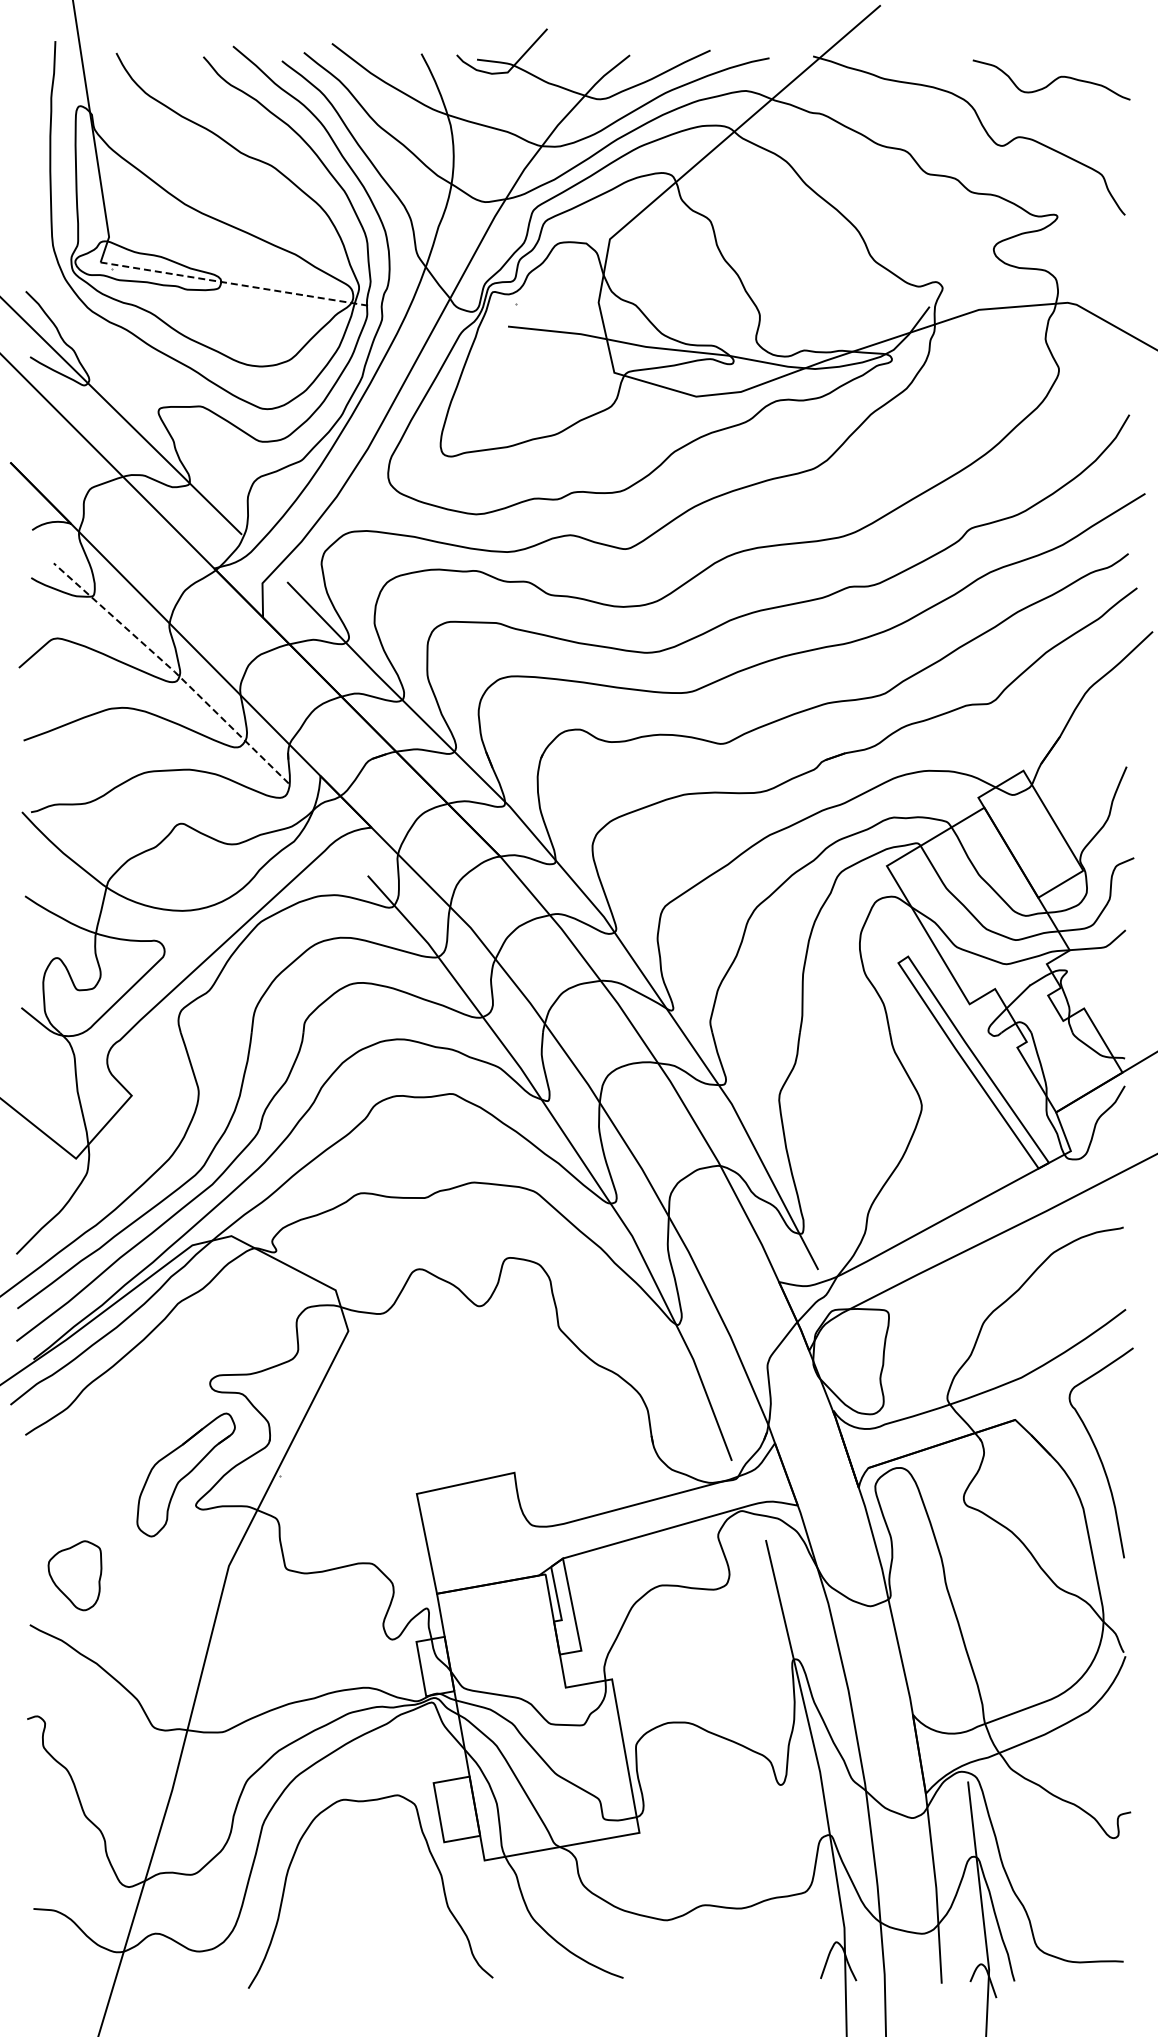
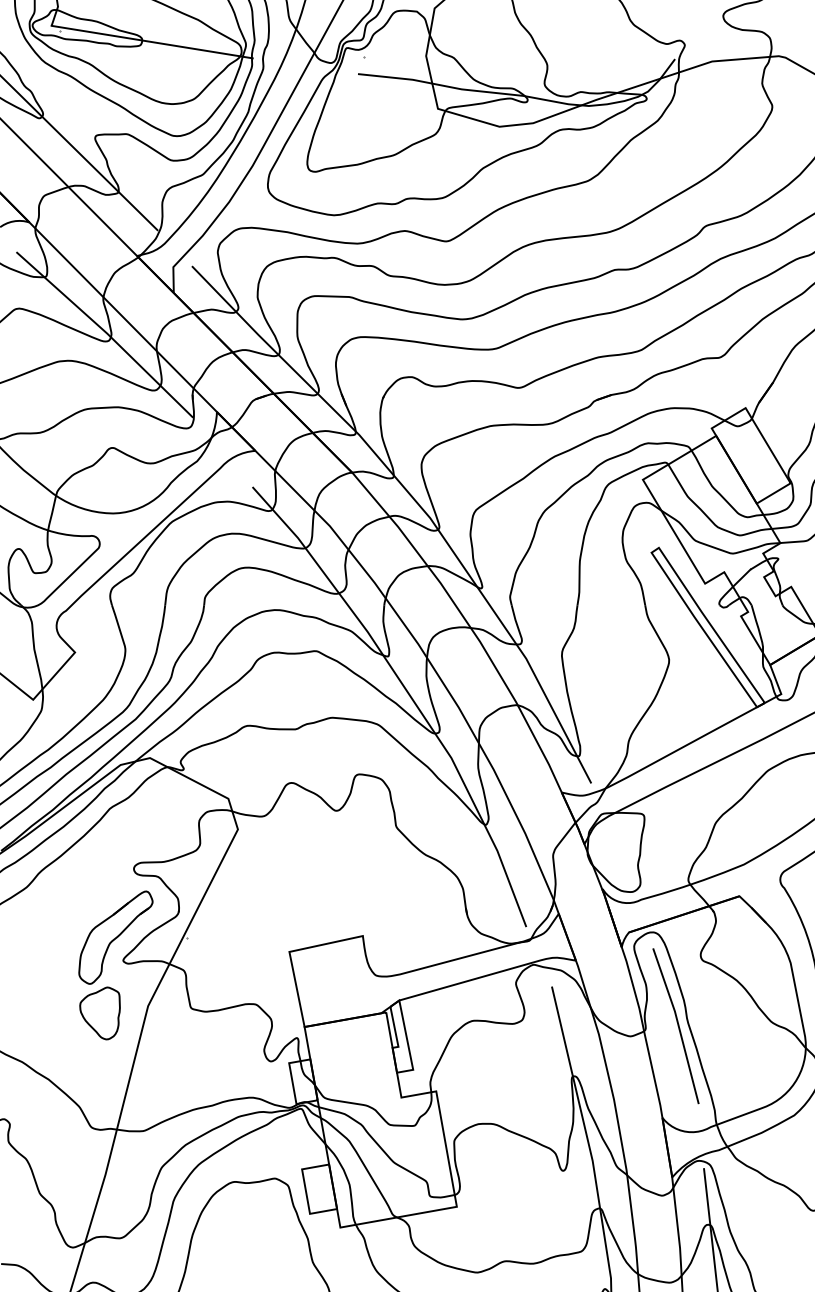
line: (233, 283) -> (151, 41), dashed -> solid
line: (173, 671) -> (106, 333), dashed -> solid
part: (74, 1575) -> (99, 1013), moved
line: (933, 1592) -> (677, 1026), added

